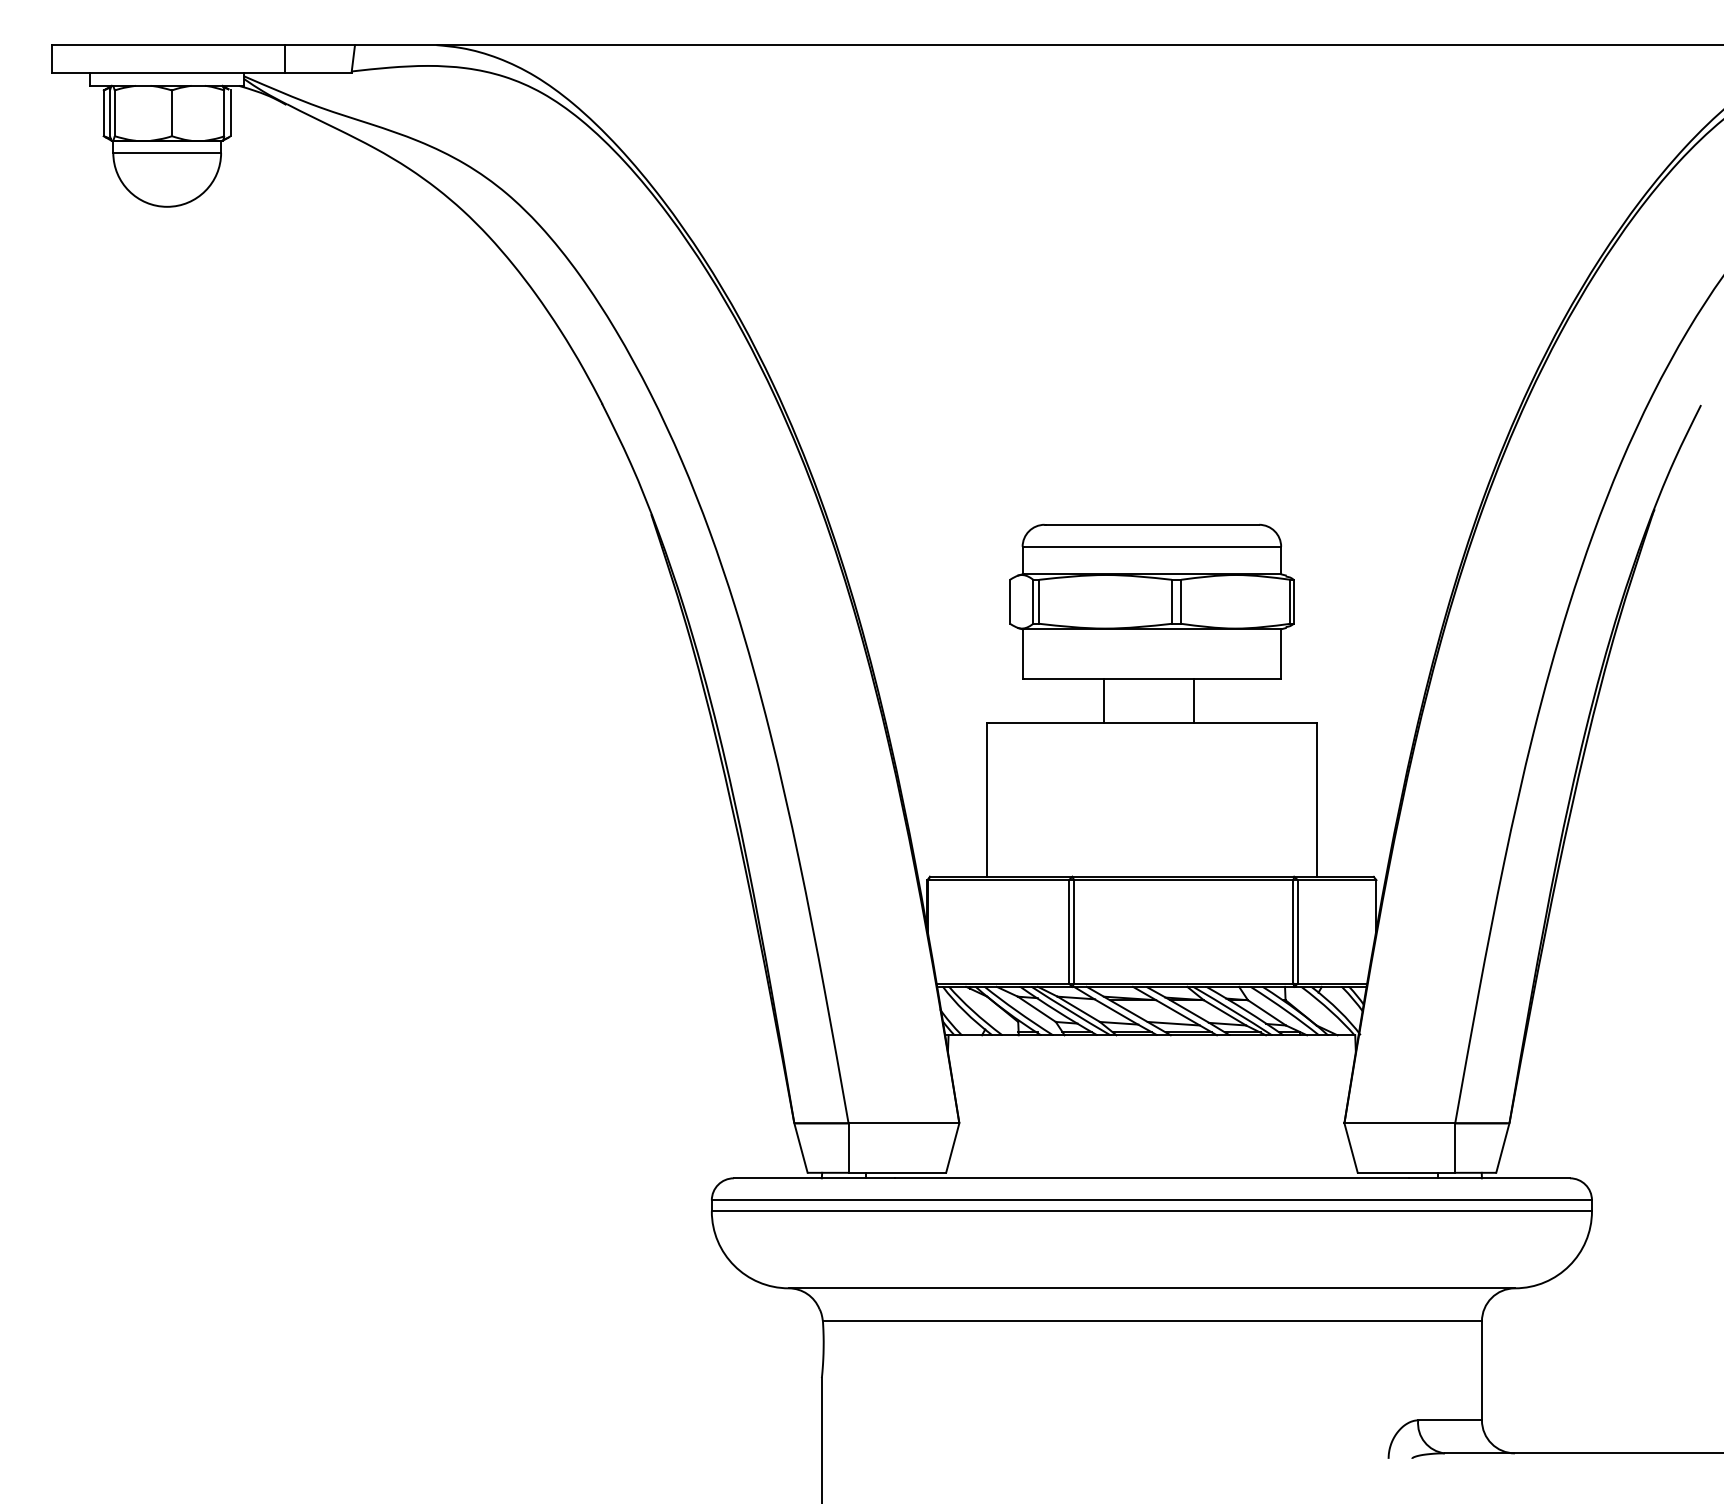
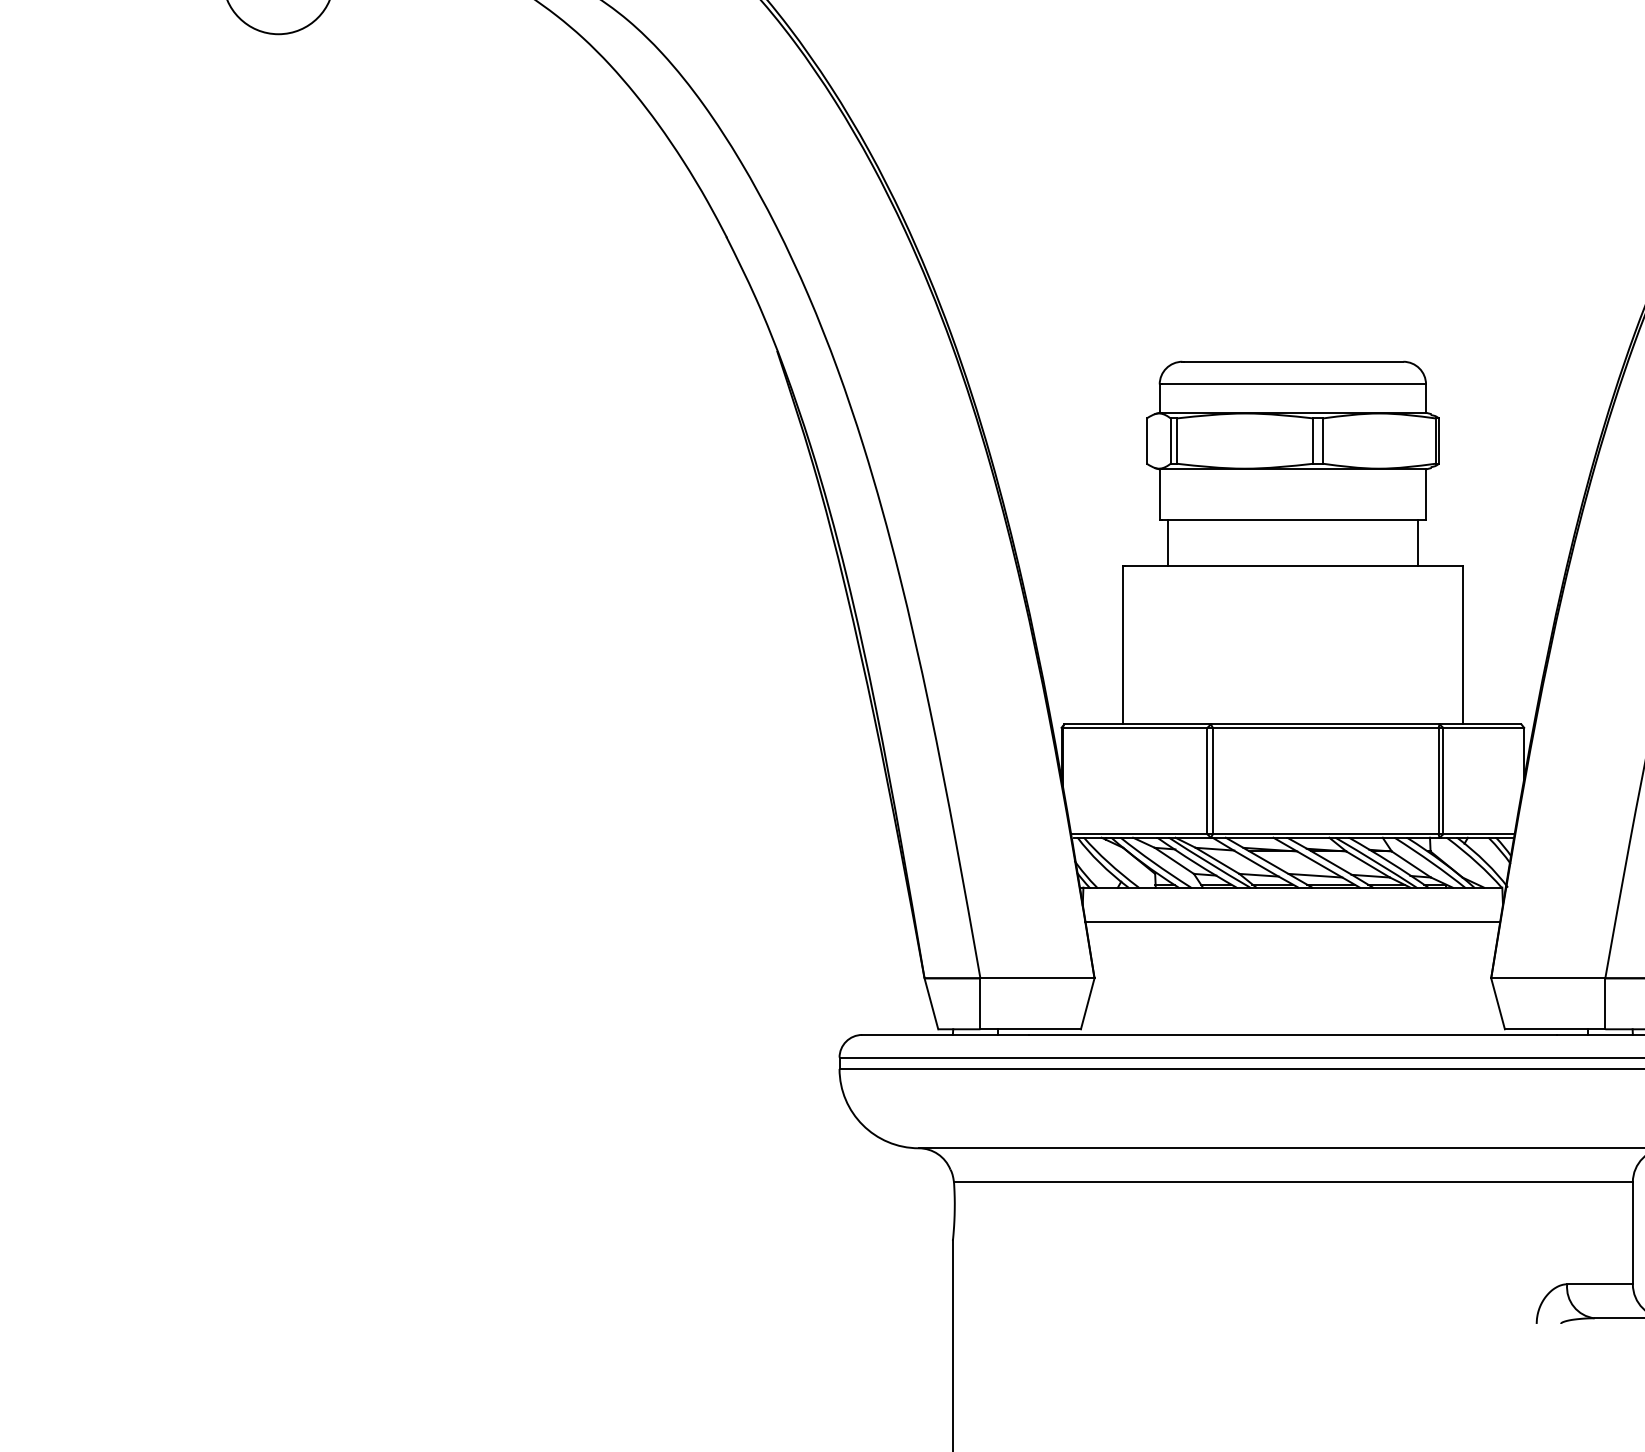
line: (1103, 700) -> (1167, 542), moved
line: (1193, 700) -> (1417, 542), moved
line: (1151, 1068) -> (1292, 921), added

